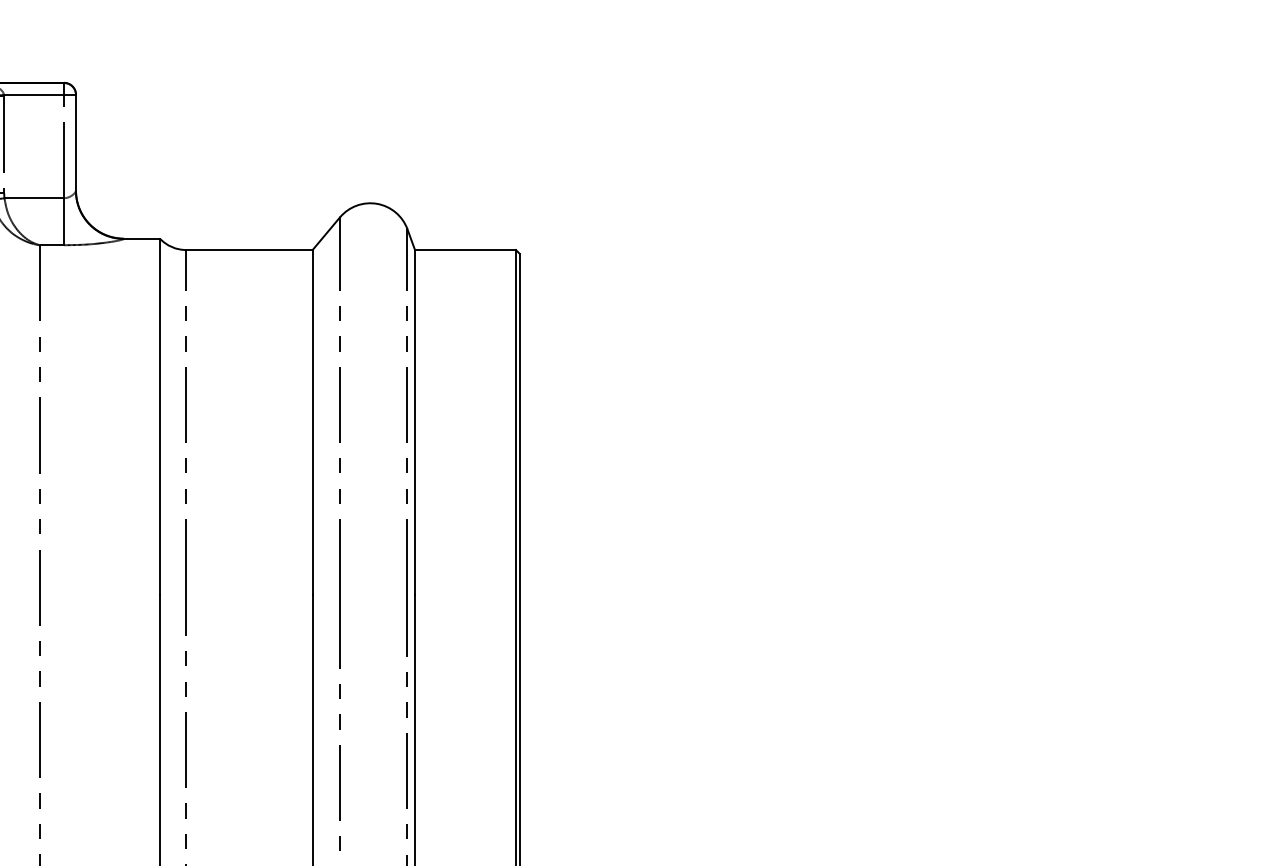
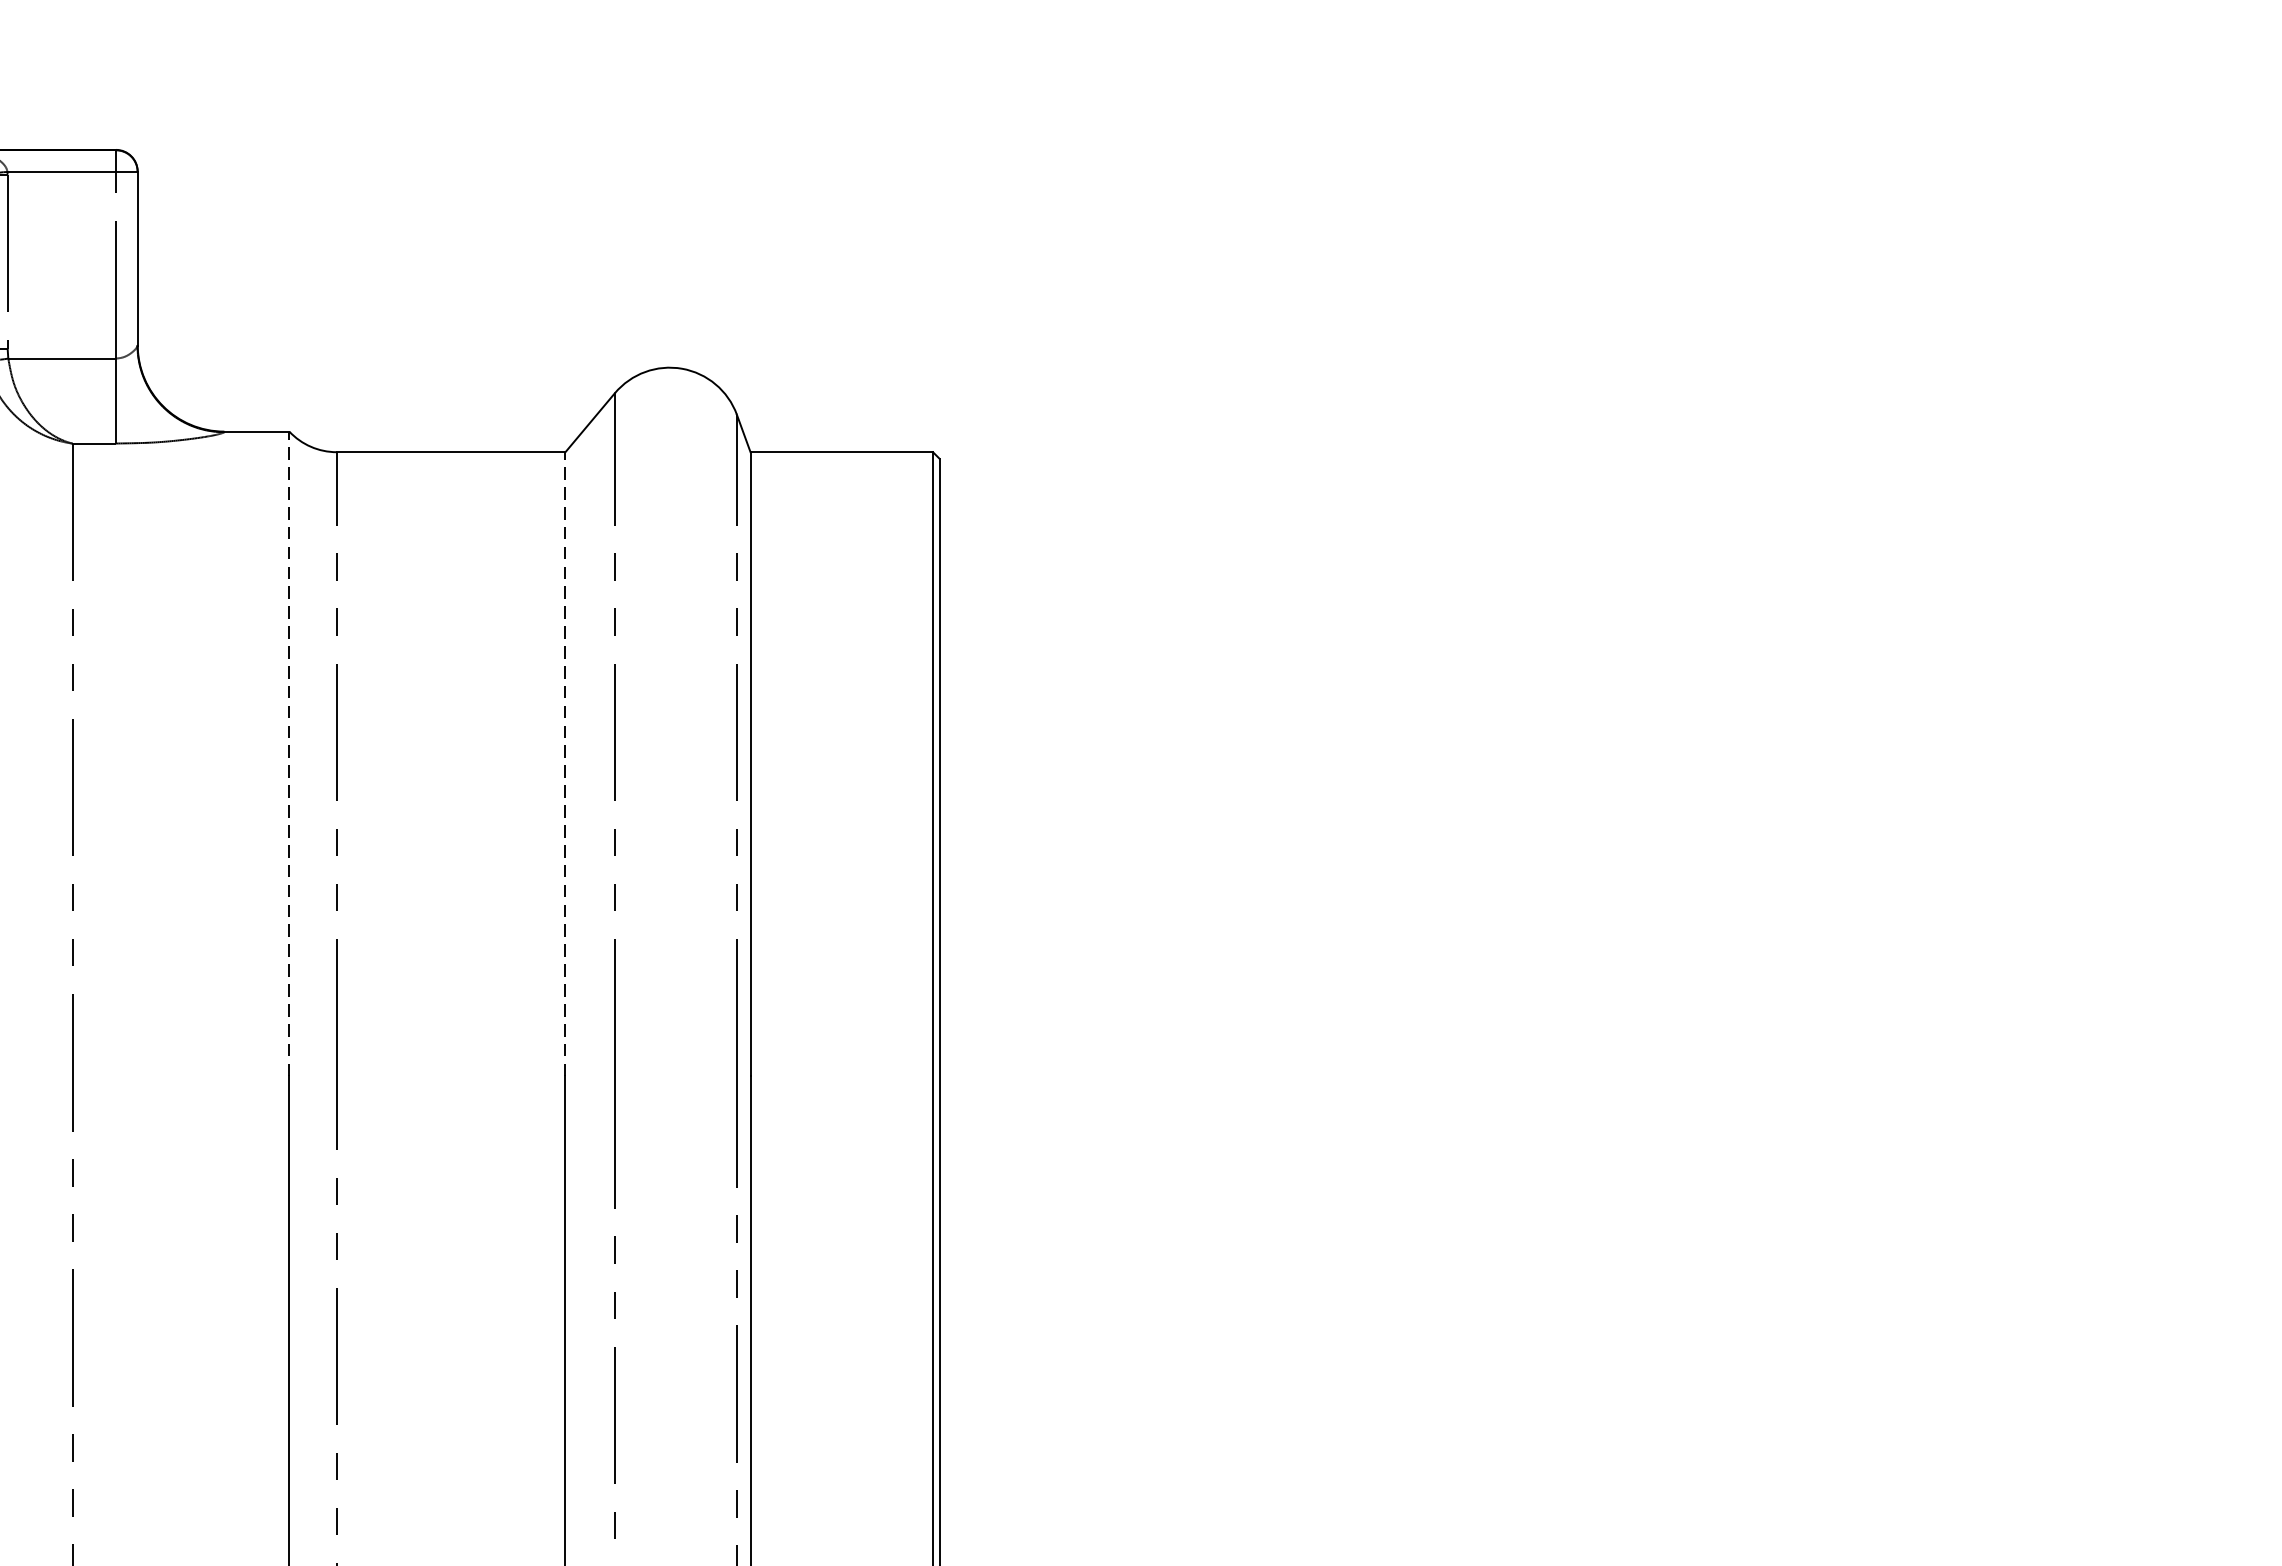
line: (159, 416) -> (288, 753), solid -> dashed
line: (312, 422) -> (565, 764), solid -> dashed

